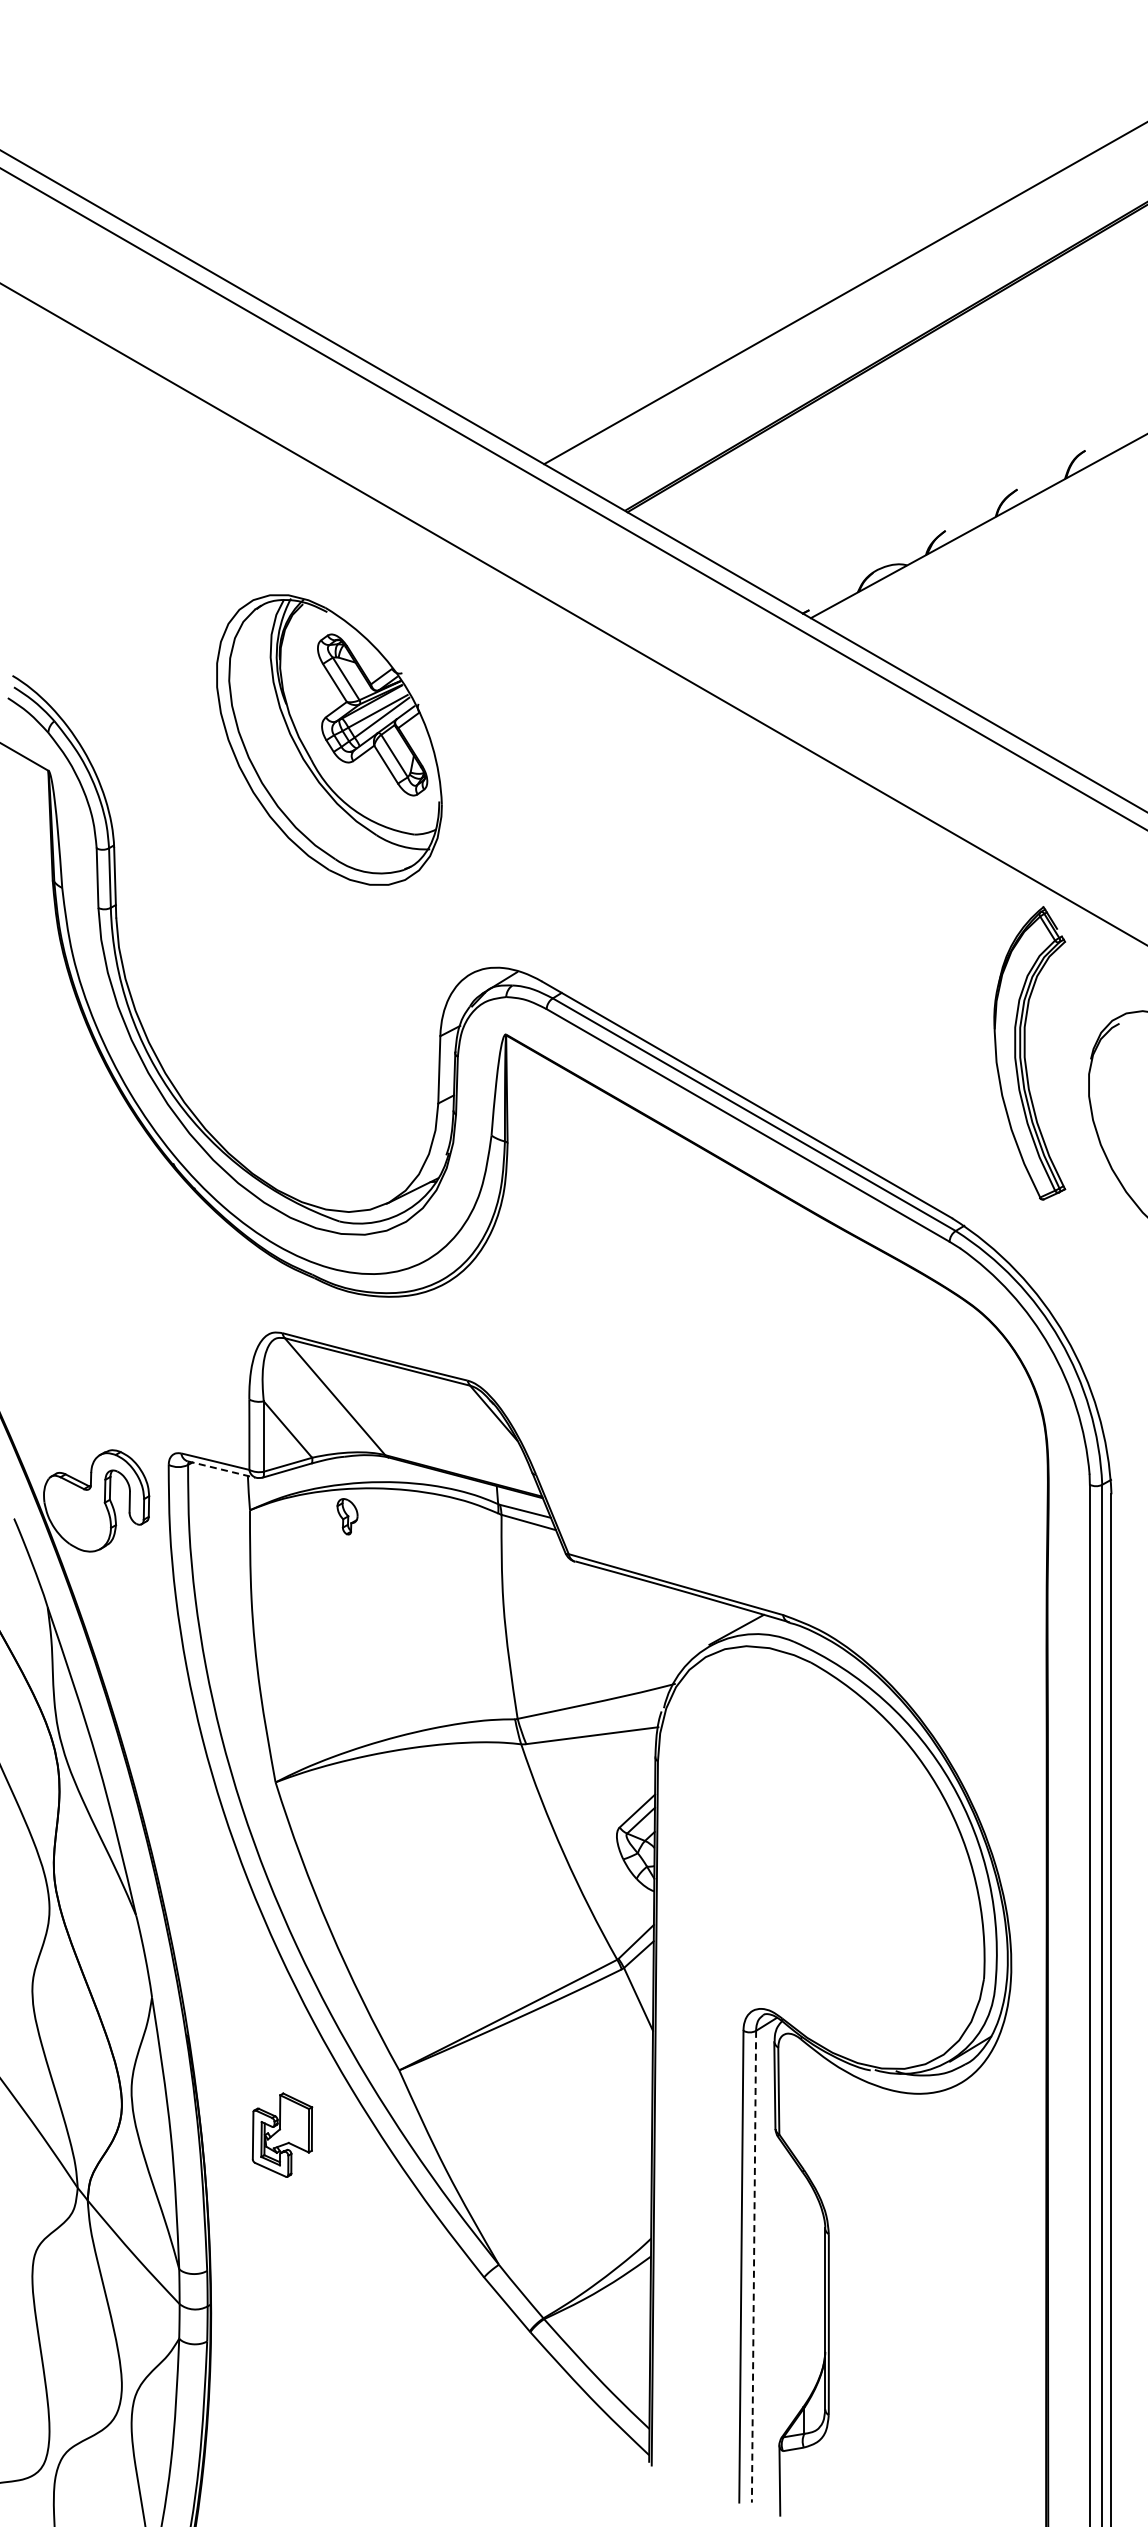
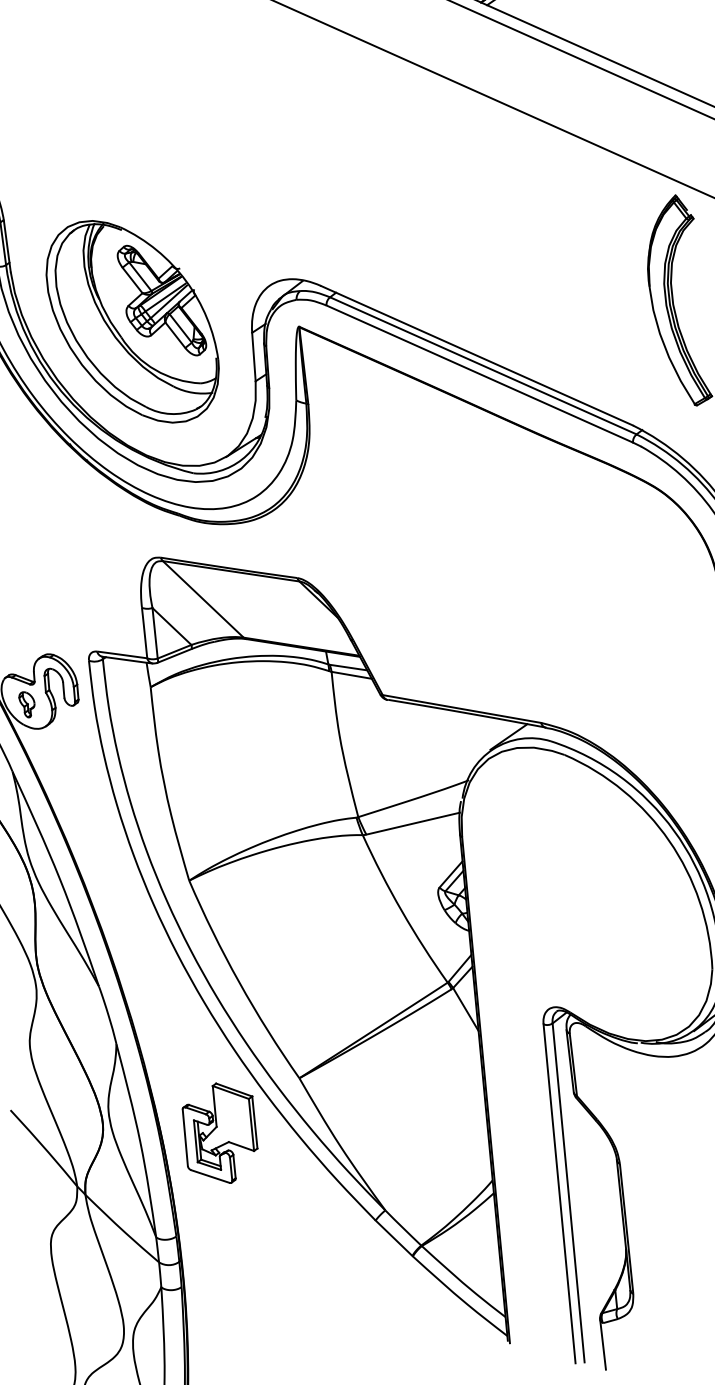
part: (329, 739) -> (132, 321), moved
line: (221, 1469) -> (127, 660), dashed -> solid
part: (347, 1516) -> (27, 704), moved
part: (282, 2134) -> (220, 1132), size x1.67
line: (754, 2266) -> (568, 1192), dashed -> solid

